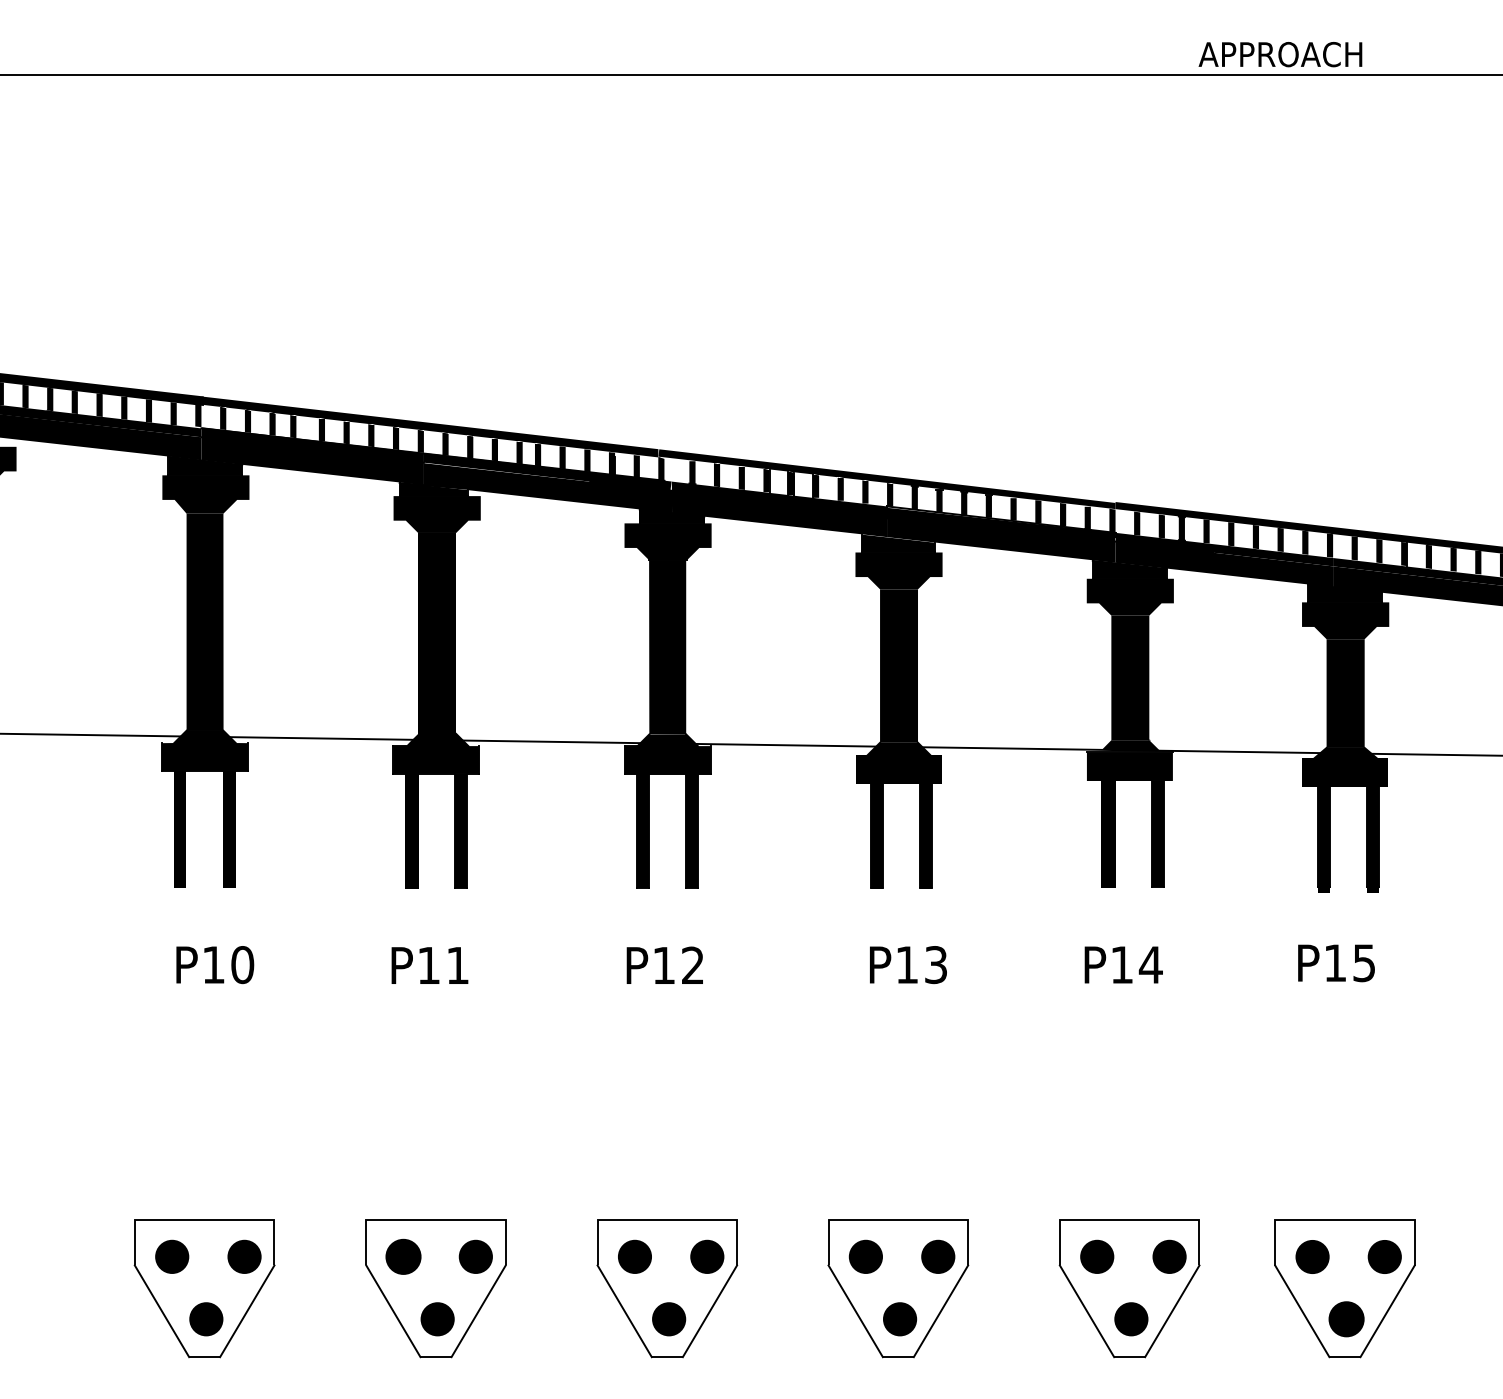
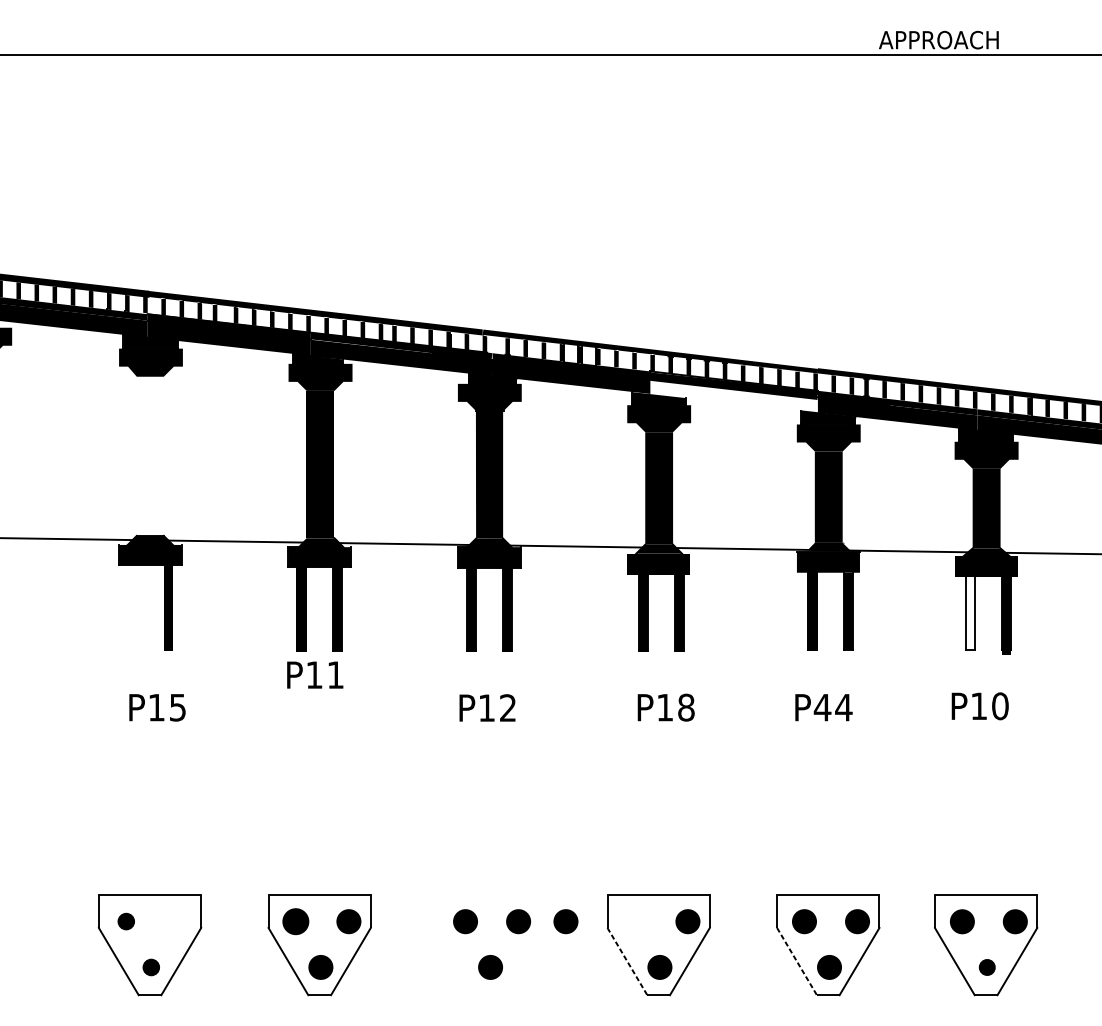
fill: (1001, 538) -> (734, 394), removed
fill: (204, 621) -> (149, 455), removed
fill: (180, 828) -> (132, 607), removed
fill: (1323, 839) -> (970, 615), removed
text: (1364, 963) -> (1000, 706), P15 -> P10
text: (1122, 964) -> (823, 707), P14 -> P44
text: (242, 965) -> (177, 708), P10 -> P15
text: (429, 965) -> (314, 675), moved
text: (936, 965) -> (686, 708), P13 -> P18
part: (172, 1256) -> (126, 921), size x0.7
fill: (244, 1256) -> (179, 921), removed
part: (865, 1256) -> (565, 921), moved
part: (667, 1288) -> (489, 944), removed
line: (855, 1311) -> (627, 961), solid -> dashed
line: (1087, 1311) -> (797, 961), solid -> dashed
part: (206, 1319) -> (151, 967), size x0.7
part: (1346, 1319) -> (987, 967), size x0.6

